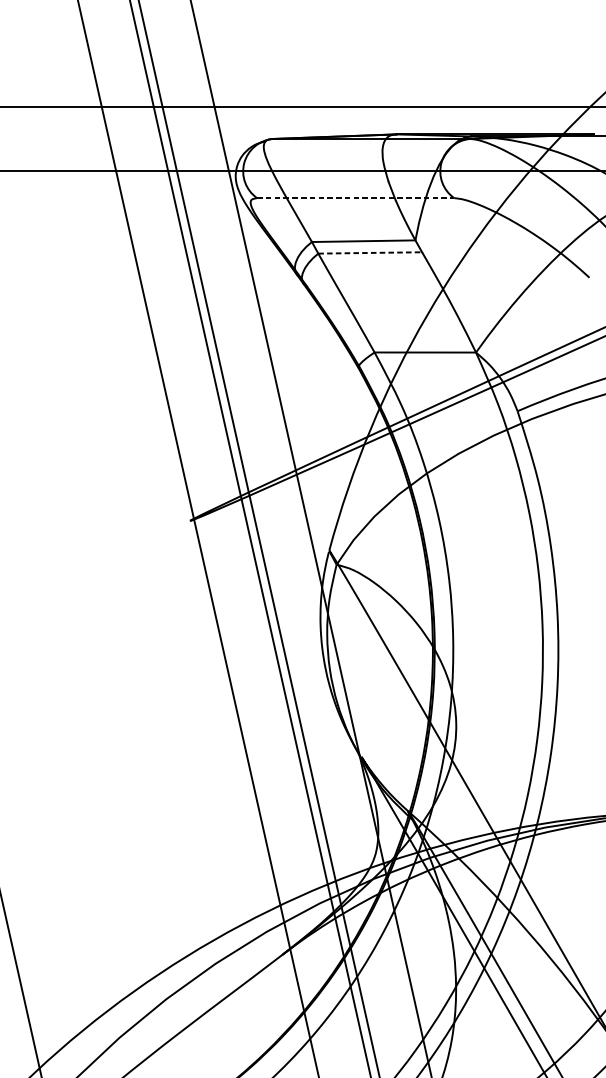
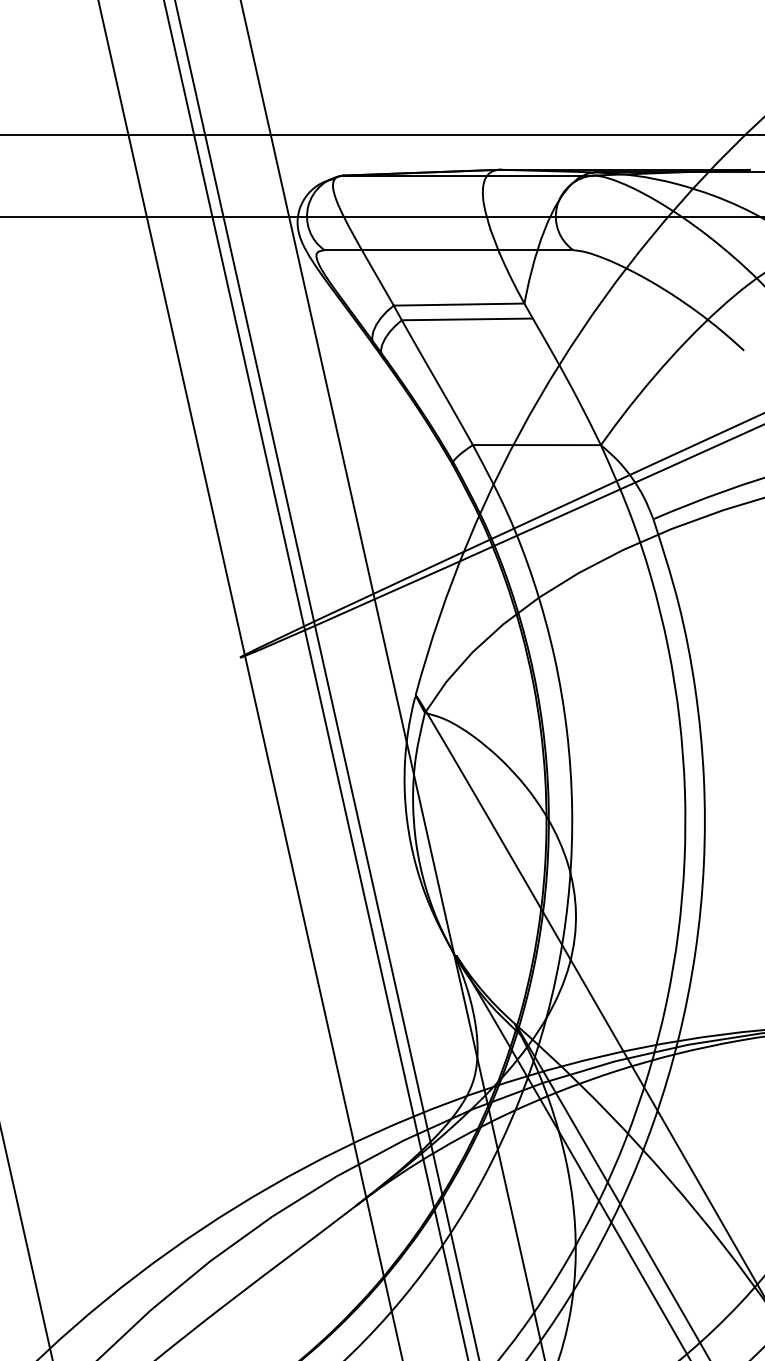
line: (356, 198) -> (449, 250), dashed -> solid
line: (370, 253) -> (467, 319), dashed -> solid

